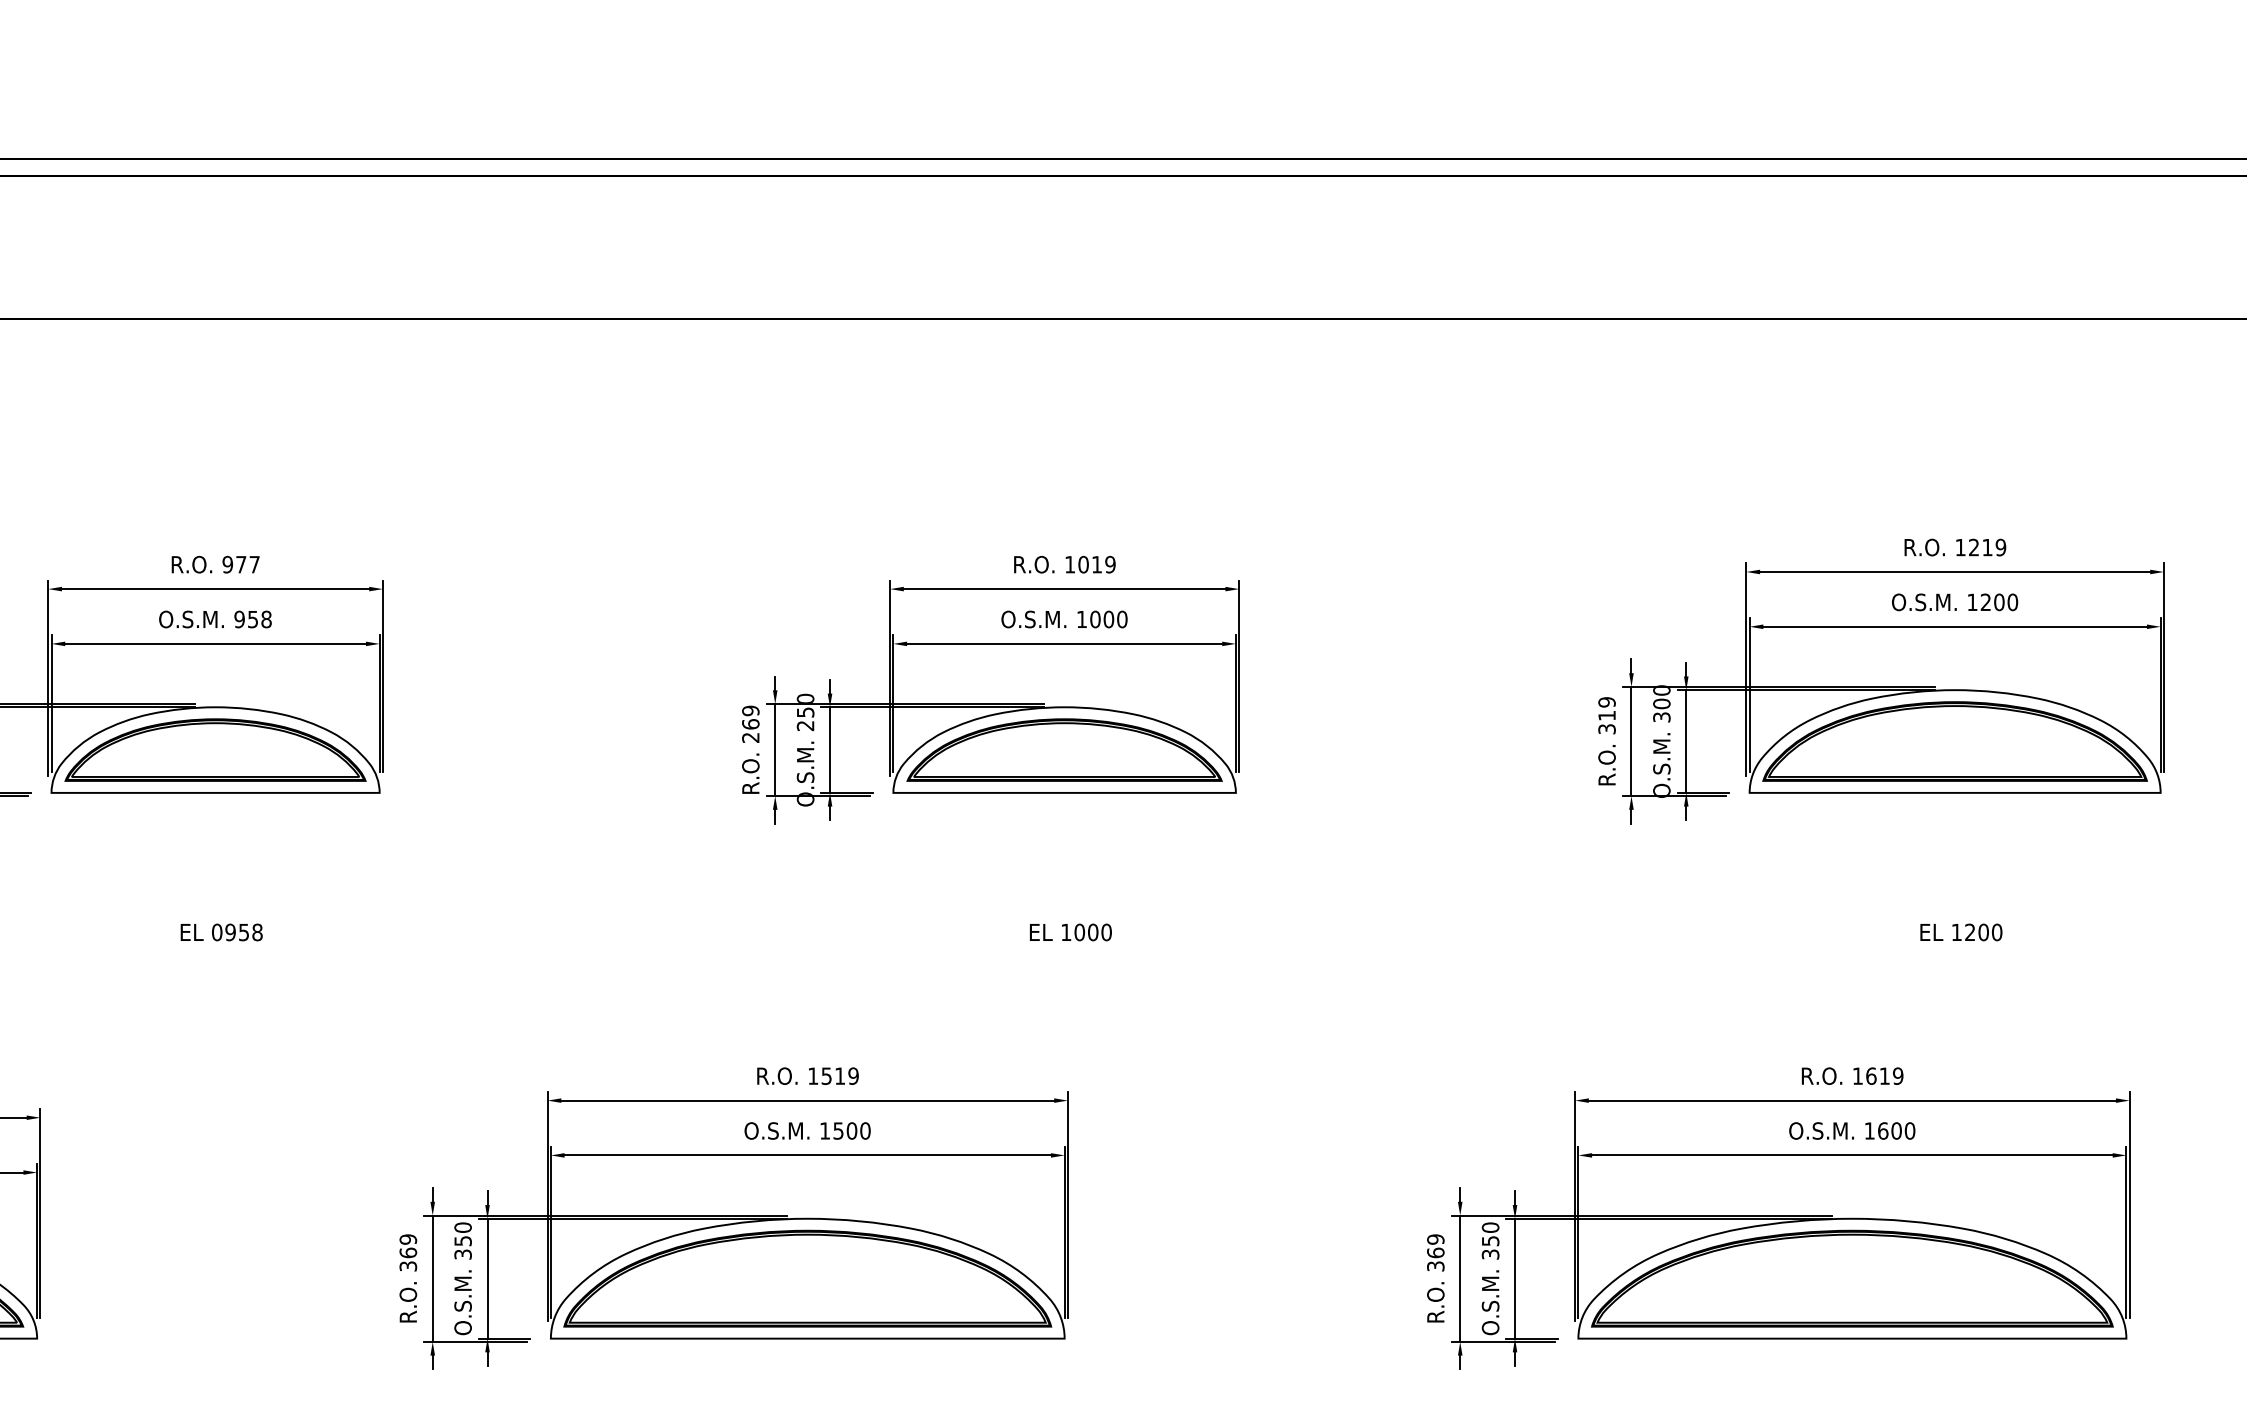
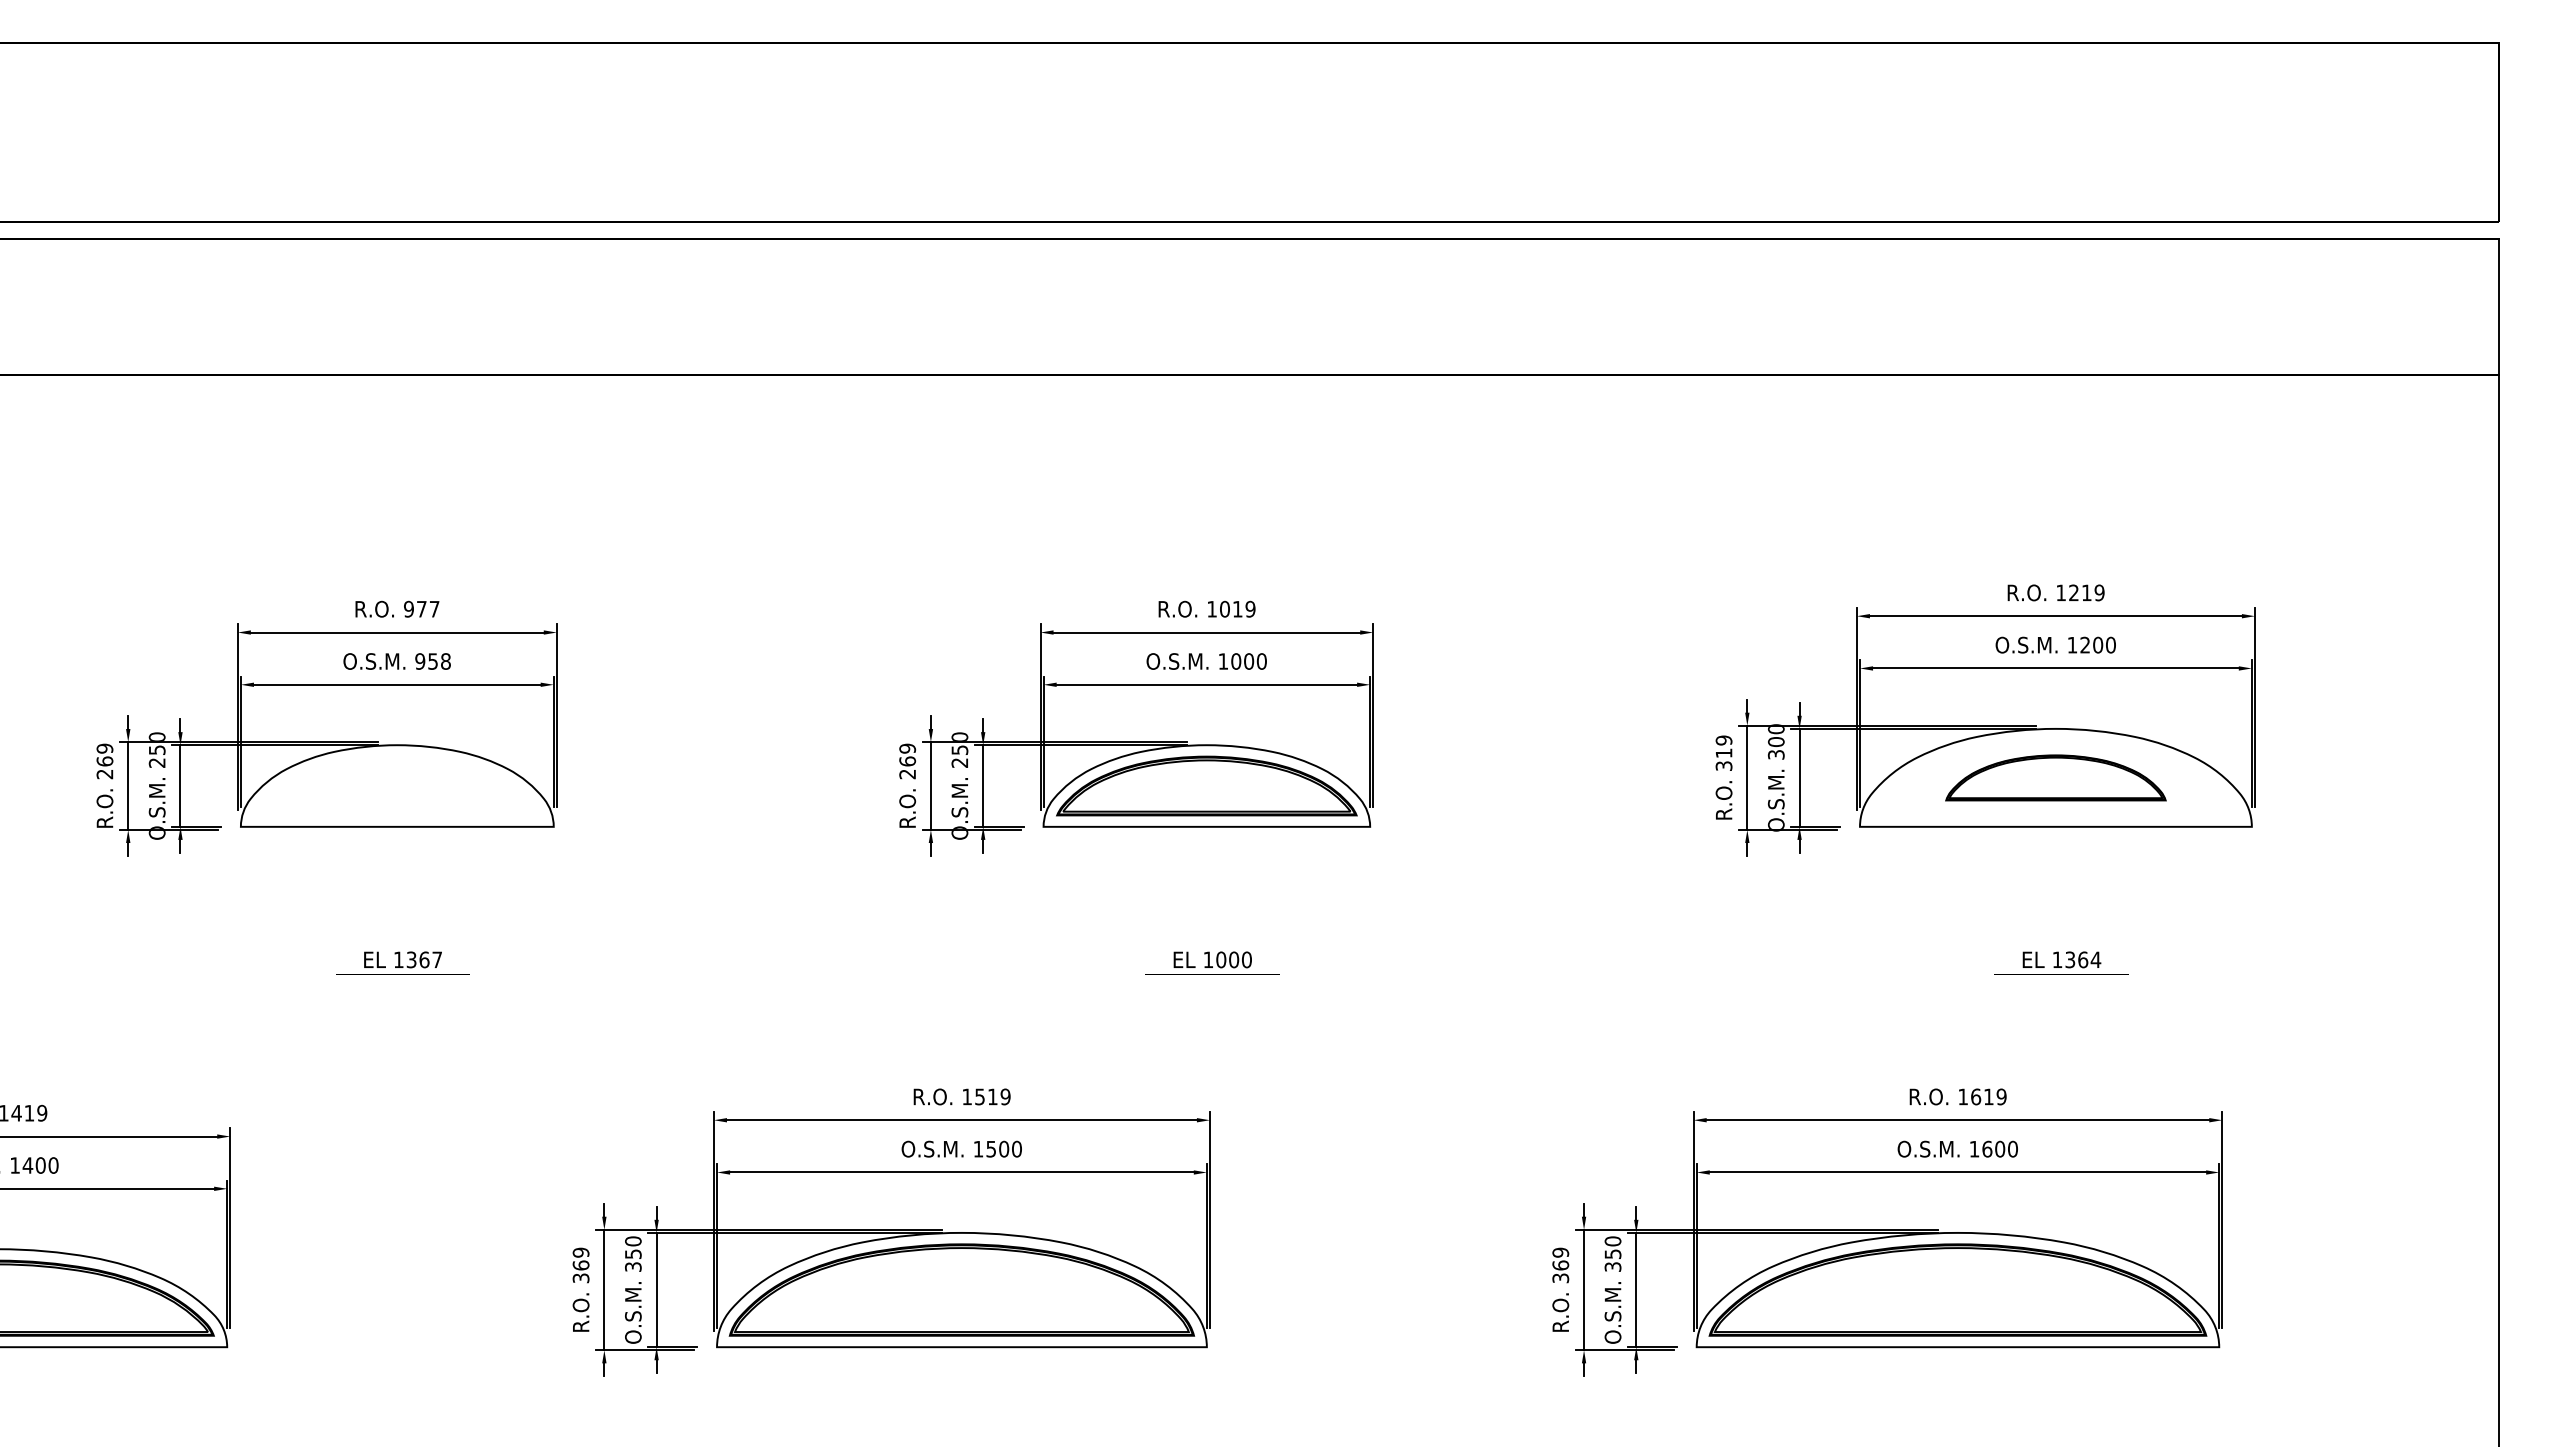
part: (1954, 741) -> (2055, 777), size x0.6
part: (215, 749) -> (397, 785), removed
text: (236, 932) -> (417, 959), 0958 -> 1367
text: (1984, 932) -> (2083, 959), 1200 -> 1364

